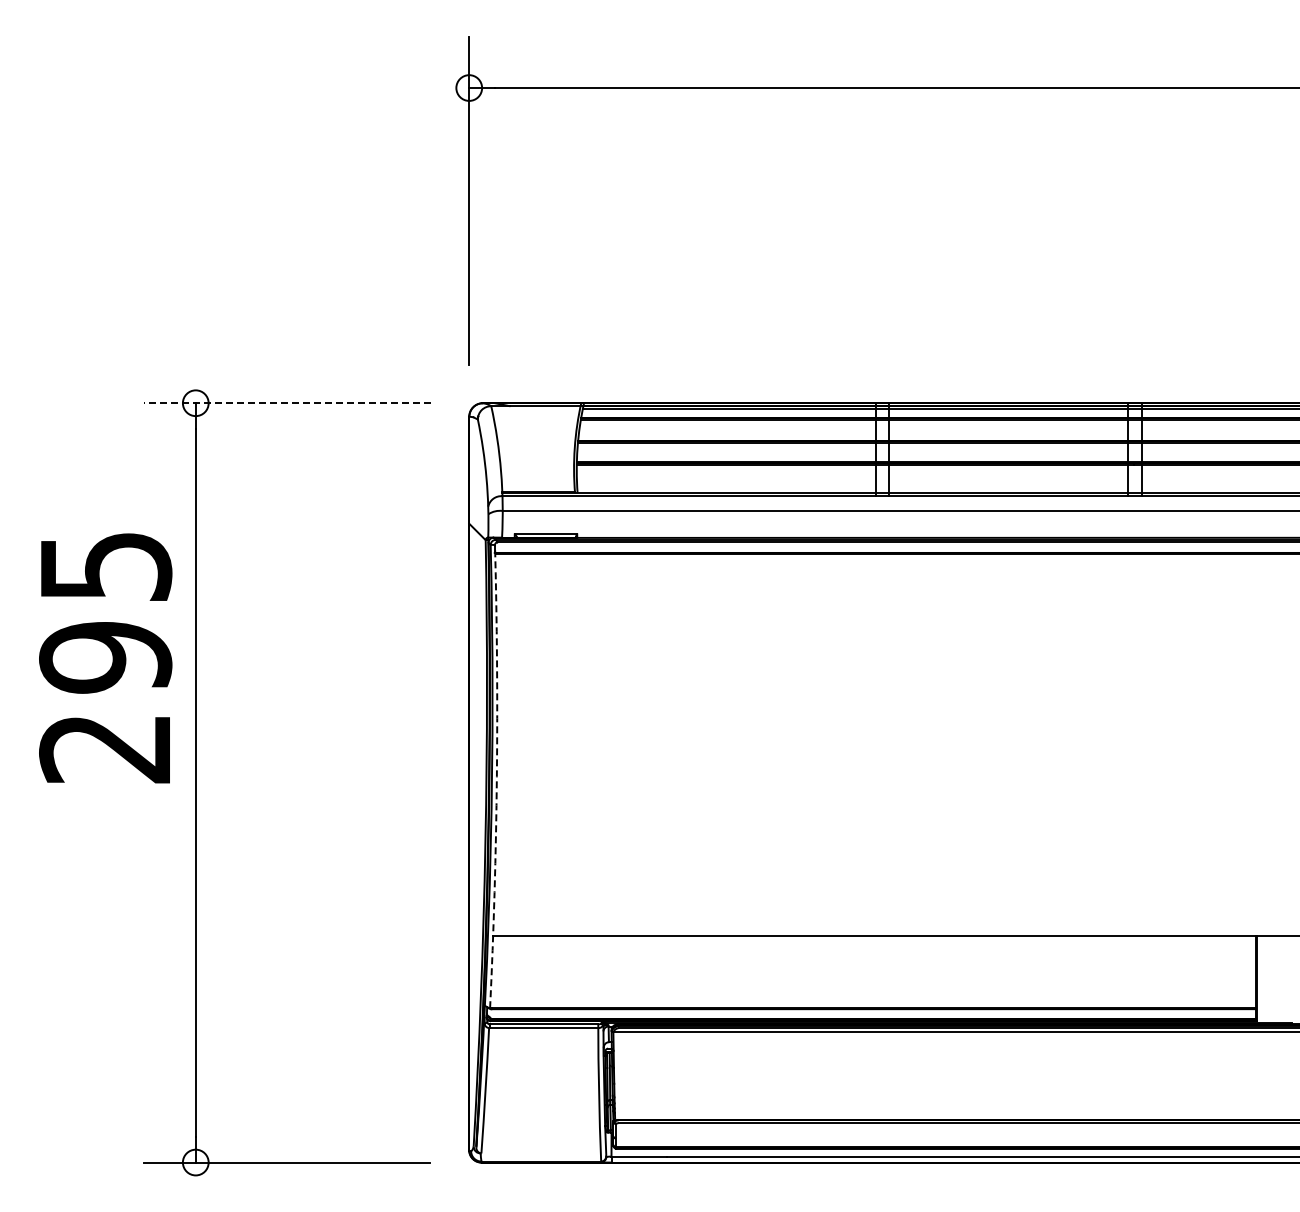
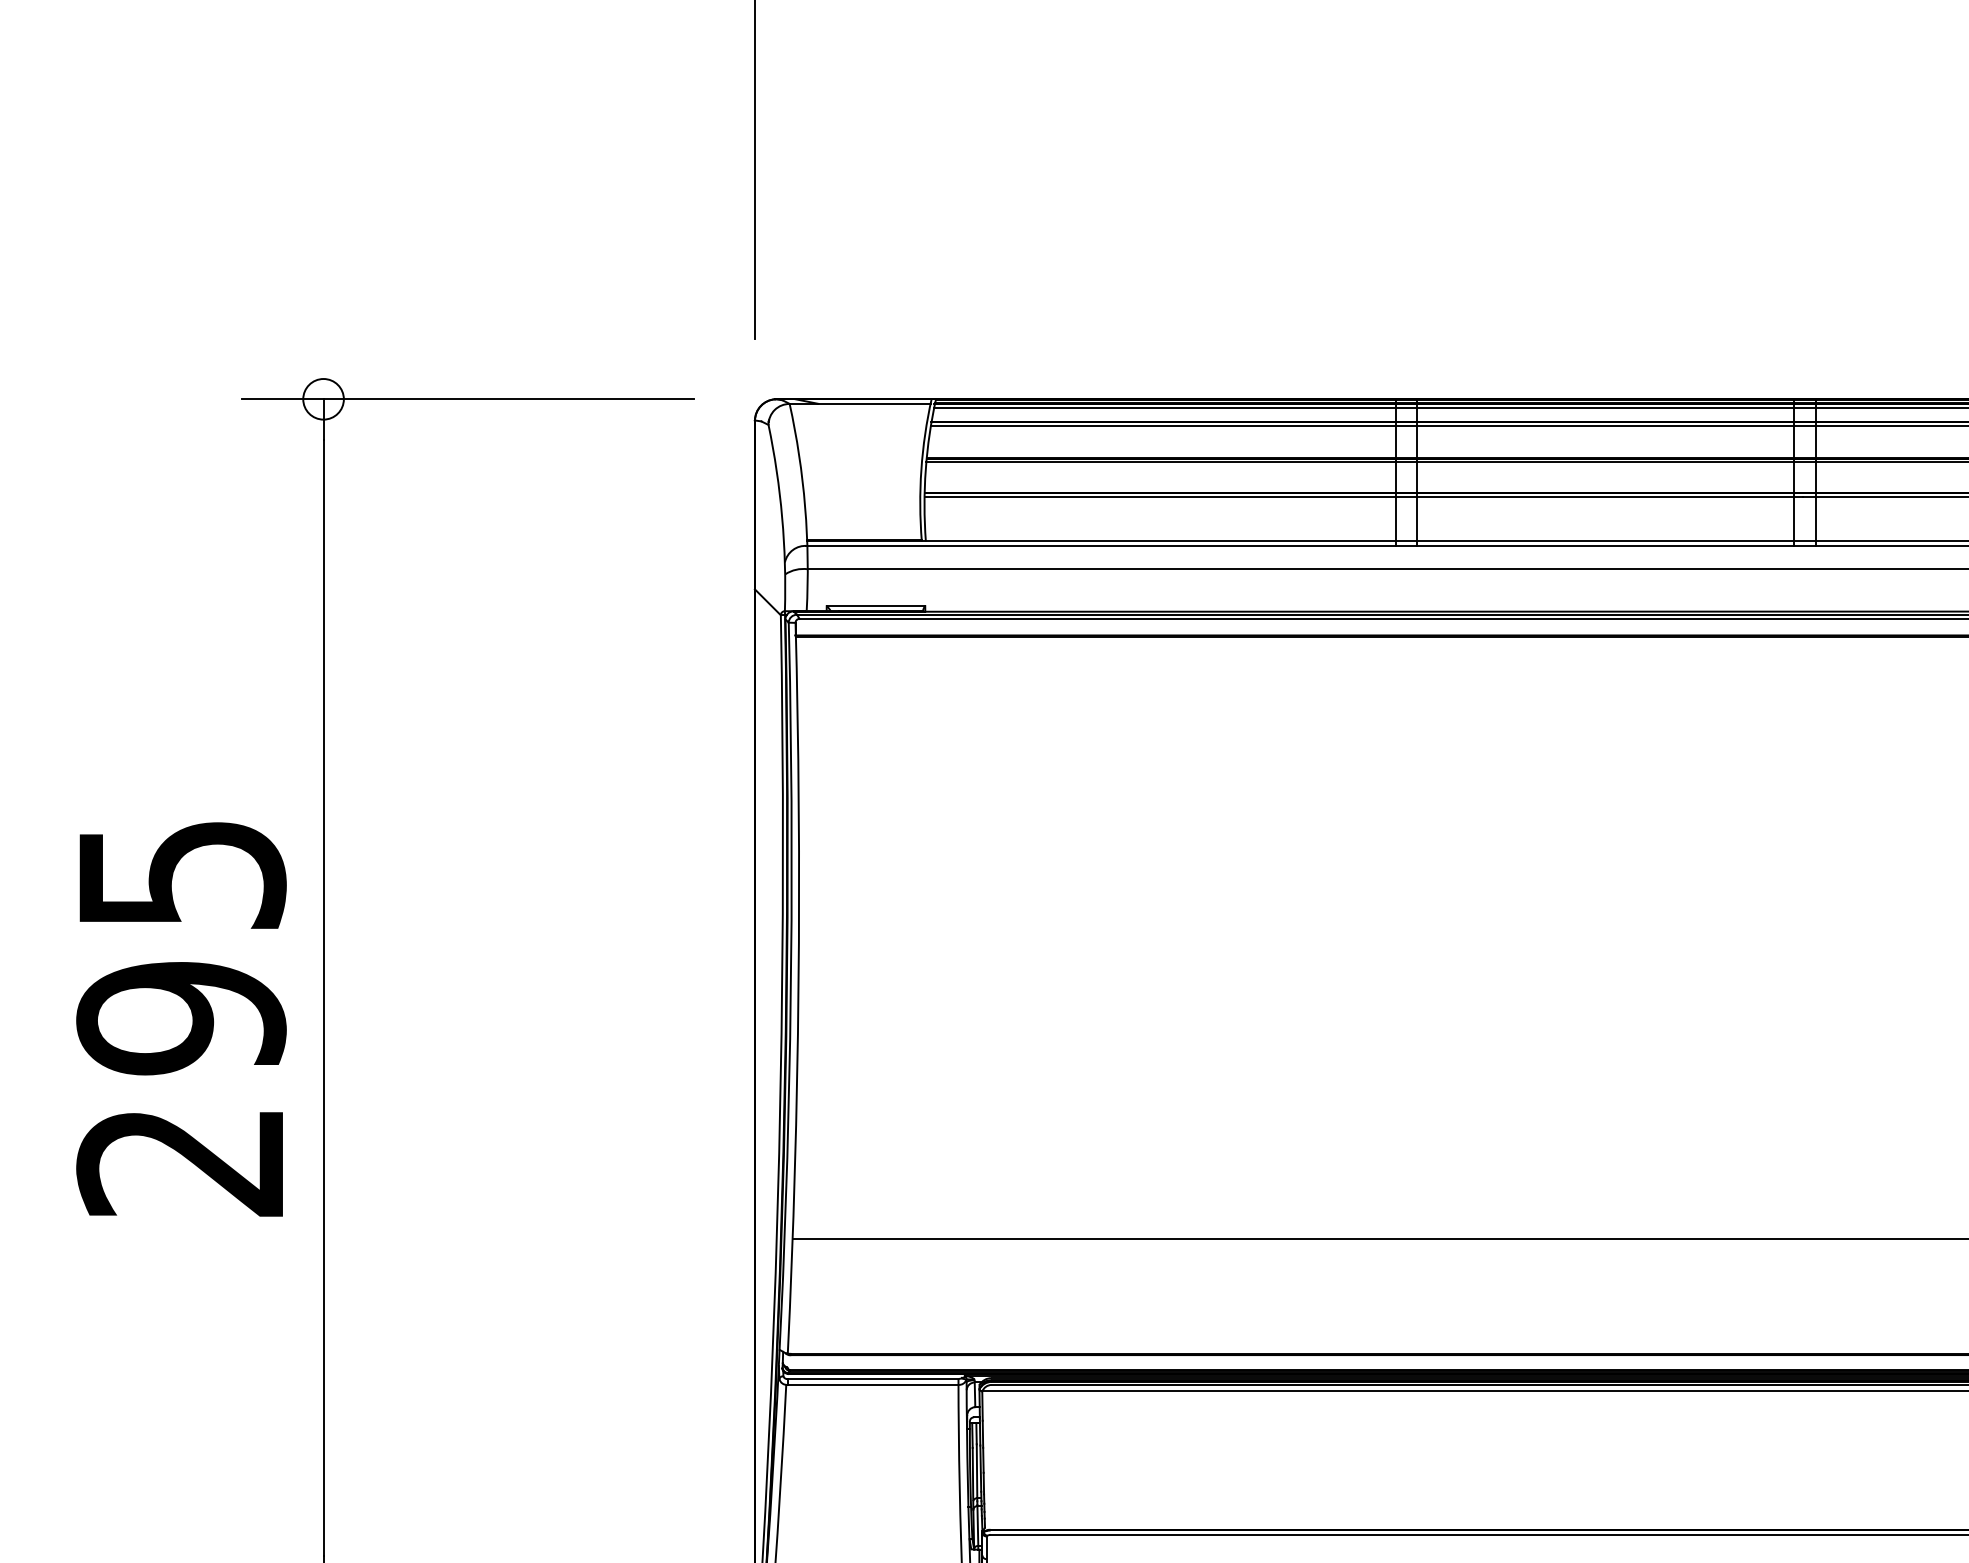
line: (286, 403) -> (466, 399), dashed -> solid
text: (105, 658) -> (181, 1019), moved
arc: (496, 776) -> (797, 988), dashed -> solid

